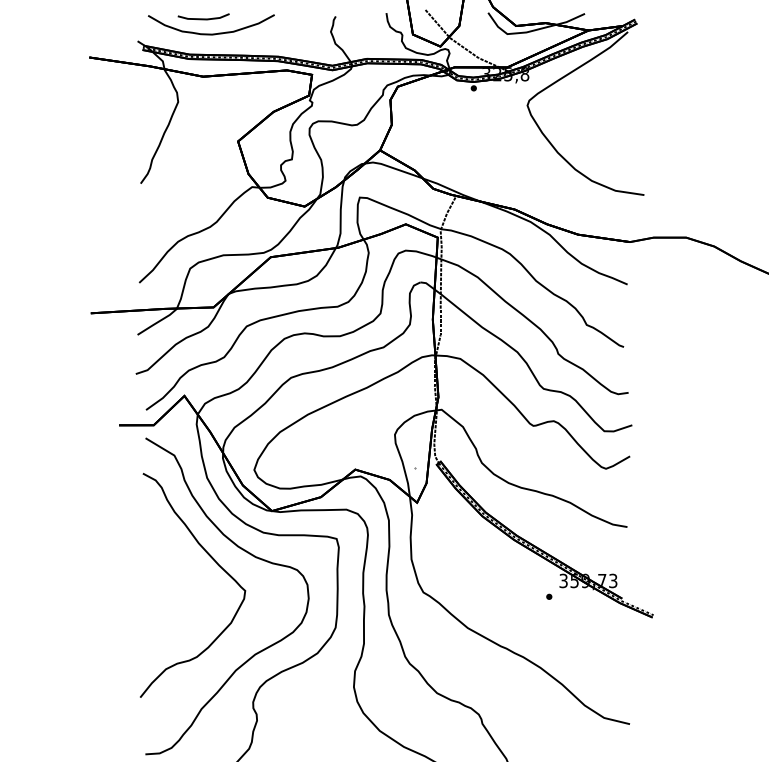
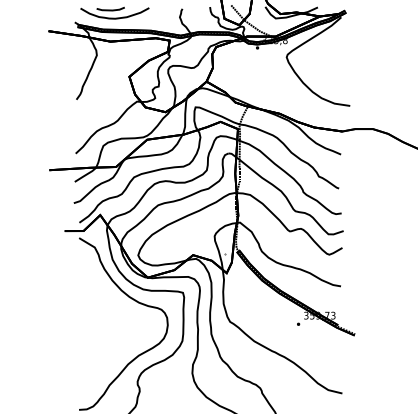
curve: (214, 562) -> (116, 305), removed

